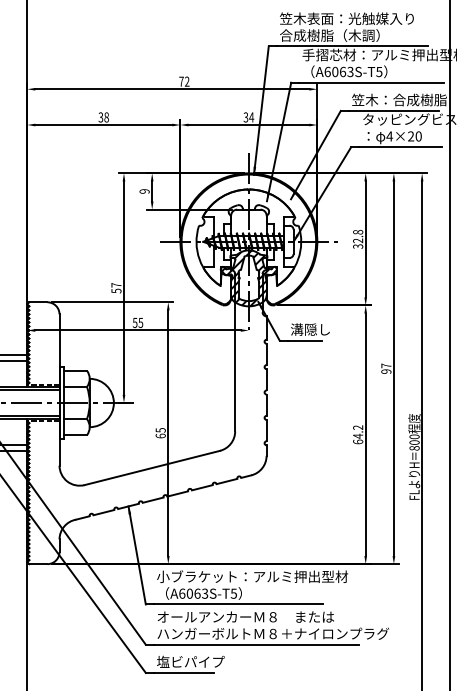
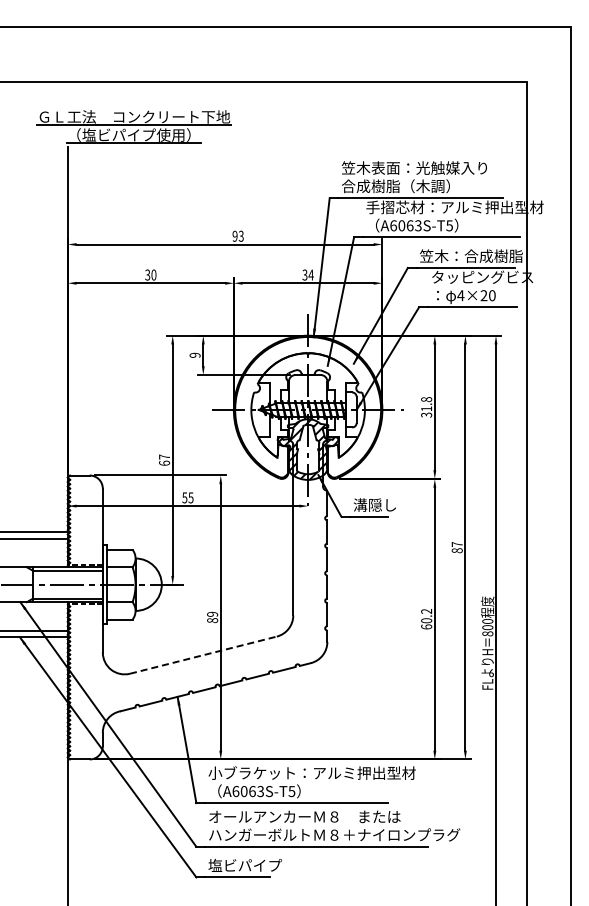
text: (183, 80) -> (237, 235), 72 -> 93
text: (106, 117) -> (153, 275), 38 -> 30
text: (358, 240) -> (426, 408), 32.8 -> 31.8
text: (116, 290) -> (164, 462), 57 -> 67
text: (385, 371) -> (456, 550), 97 -> 87
text: (160, 433) -> (212, 617), 65 -> 89
text: (358, 436) -> (426, 620), 64.2 -> 60.2
line: (152, 468) -> (203, 655), solid -> dashed

